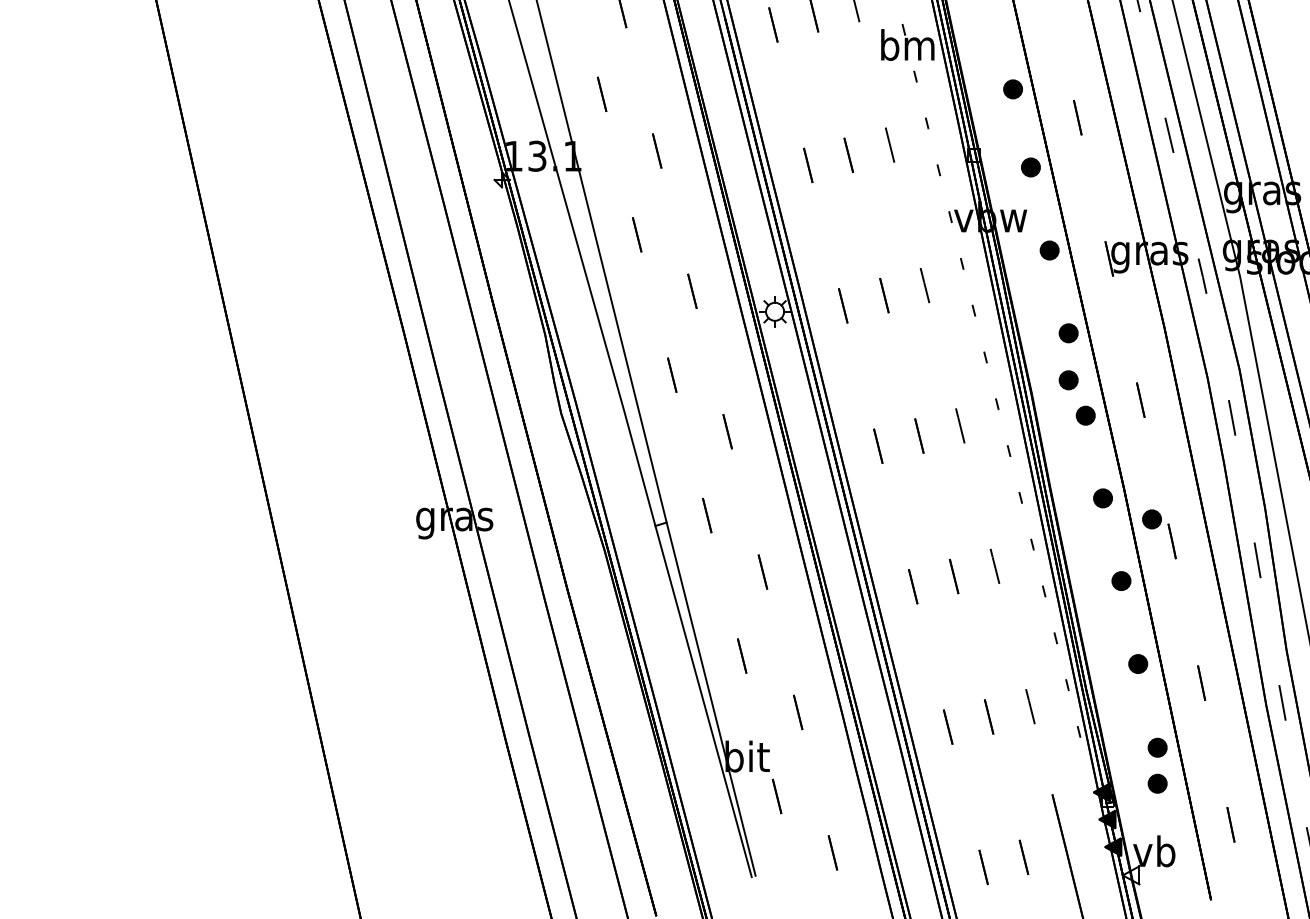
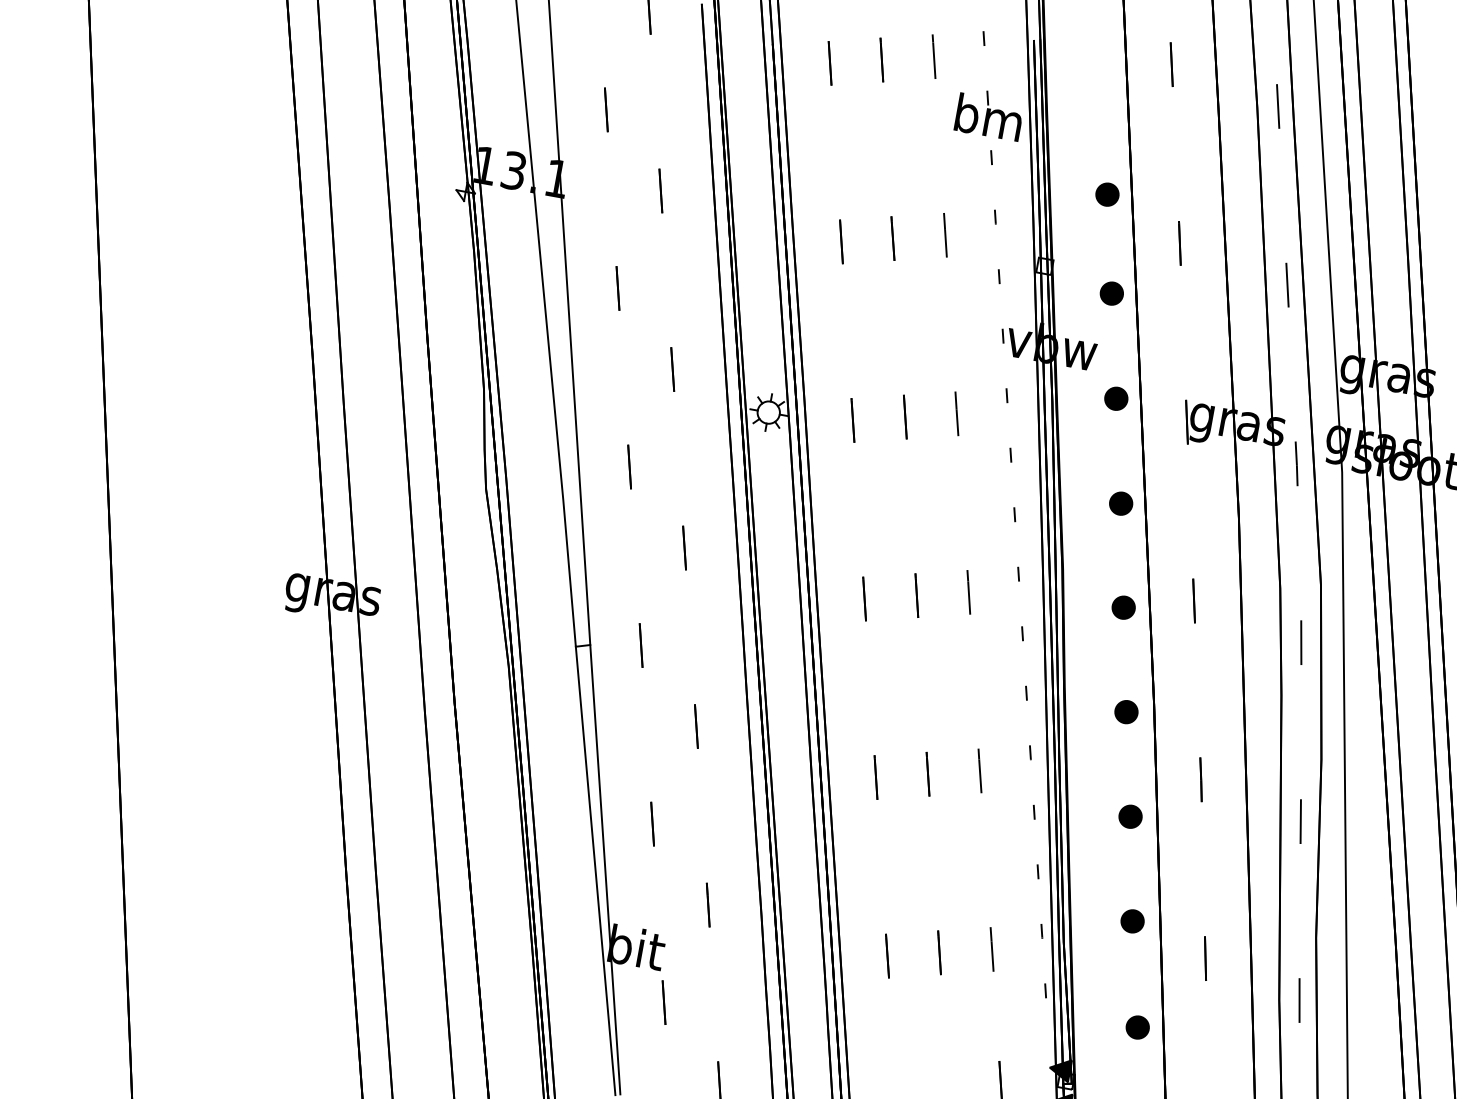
part: (1068, 380) -> (1110, 561), removed
part: (1151, 519) -> (1180, 748), removed
part: (1157, 783) -> (1129, 1070), removed

